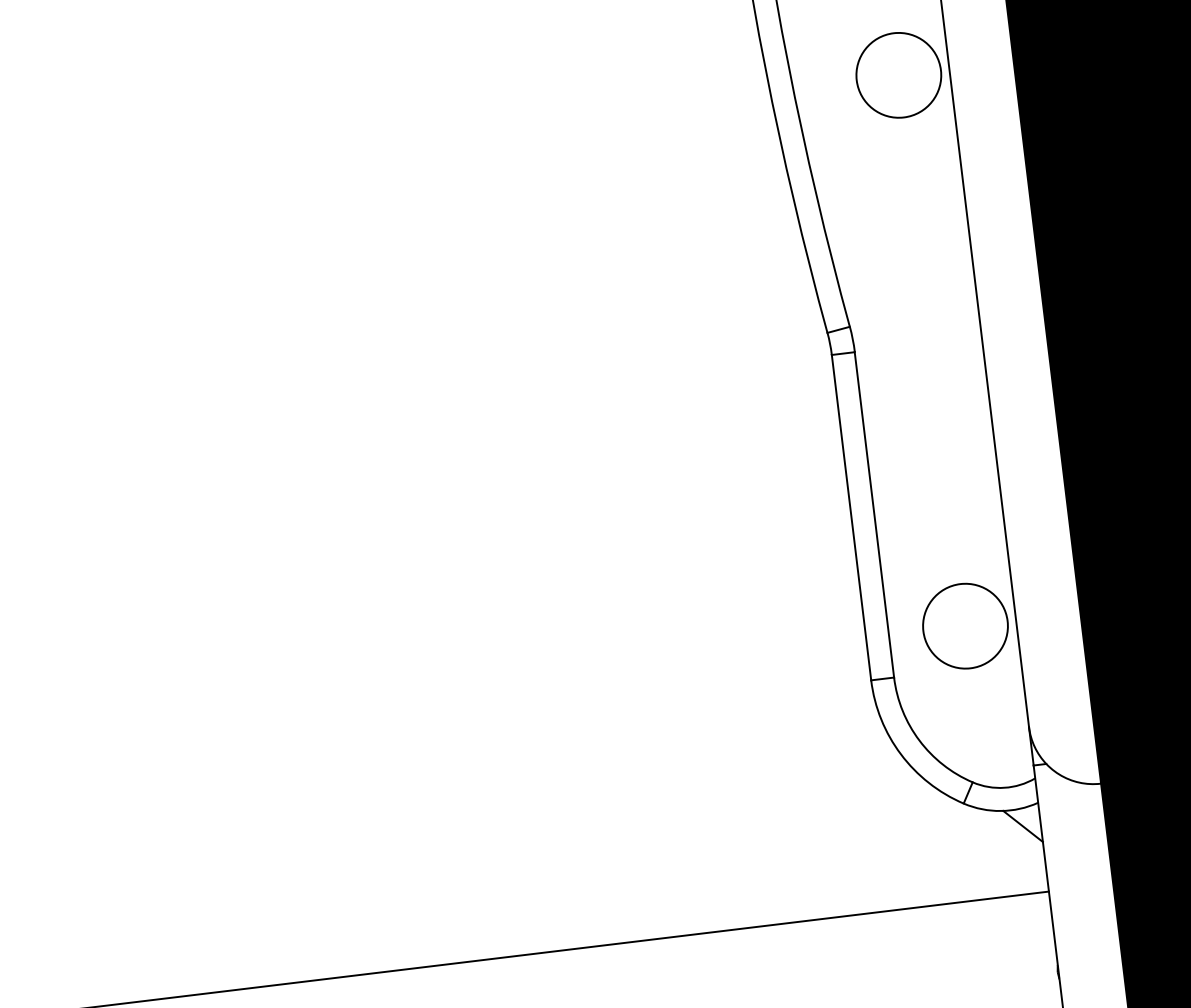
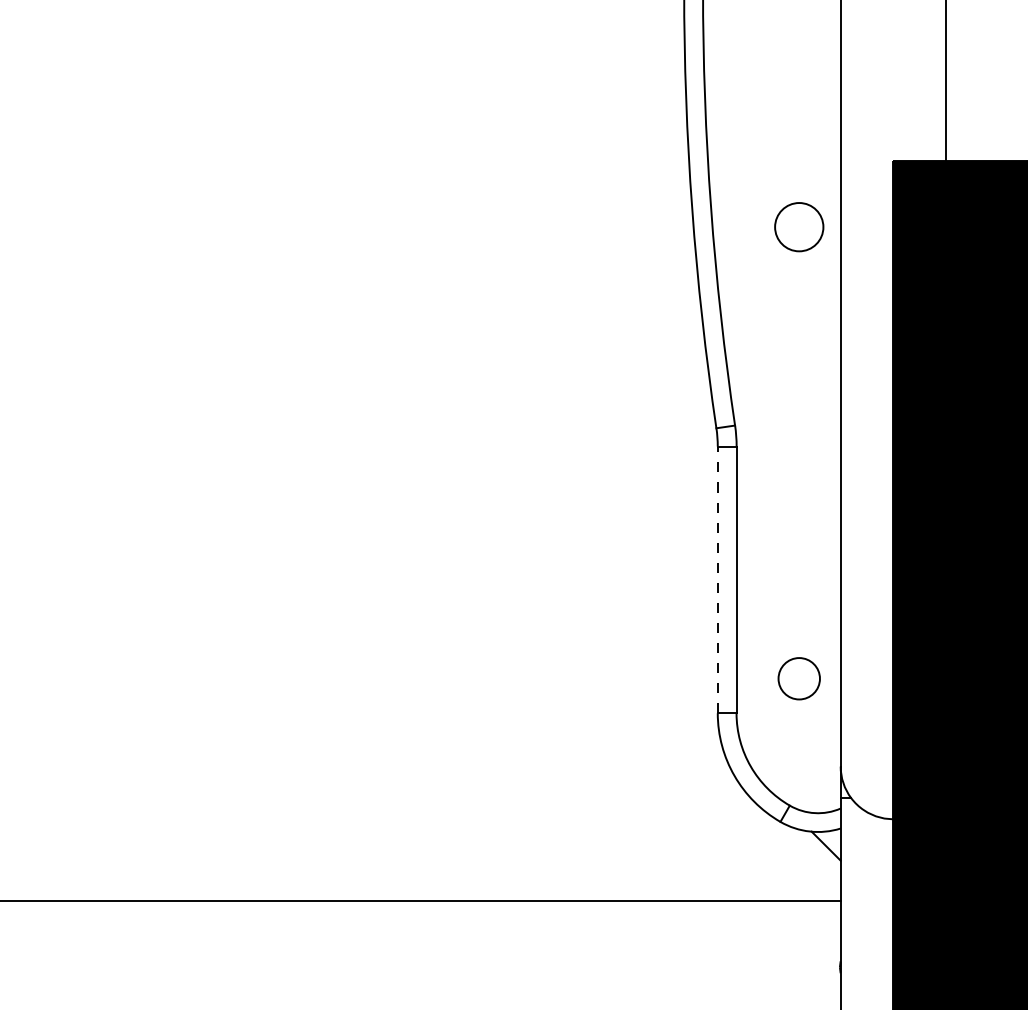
circle: (897, 74) -> (798, 226), size x0.7
line: (851, 517) -> (717, 579), solid -> dashed
circle: (964, 625) -> (798, 678), size x0.6

